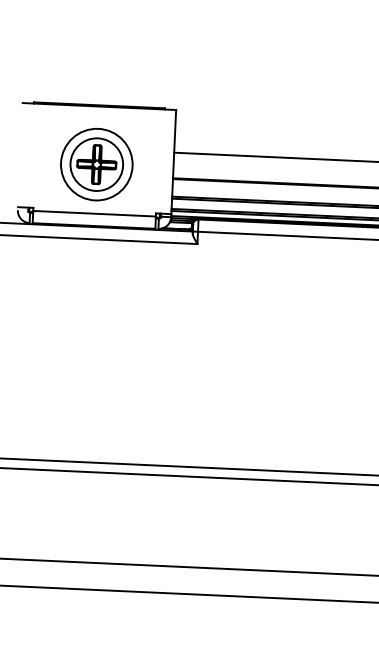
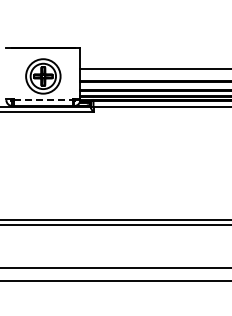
line: (94, 214) -> (43, 100), solid -> dashed

